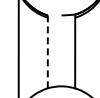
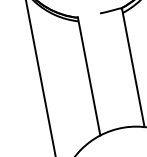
line: (47, 51) -> (88, 76), dashed -> solid

